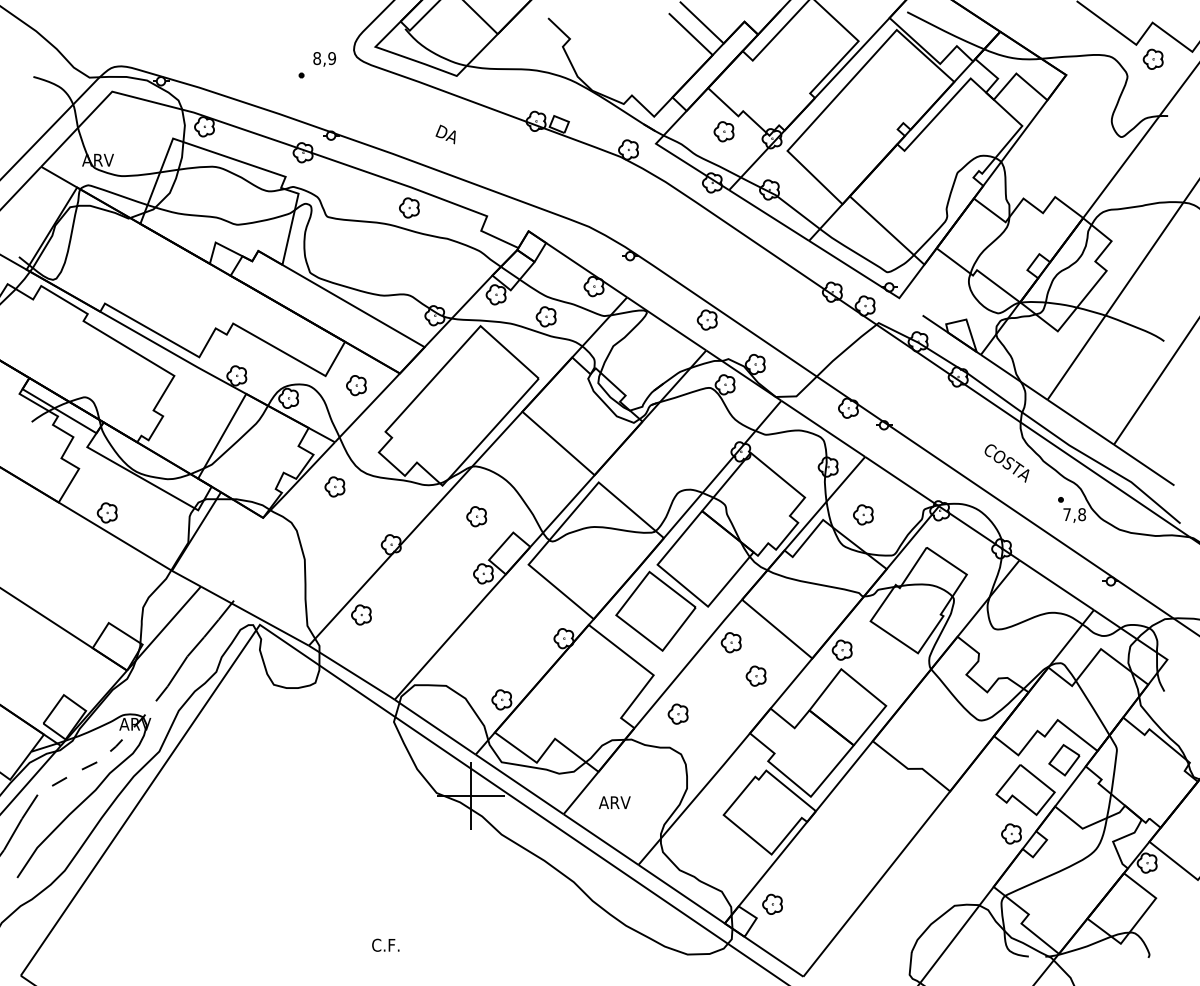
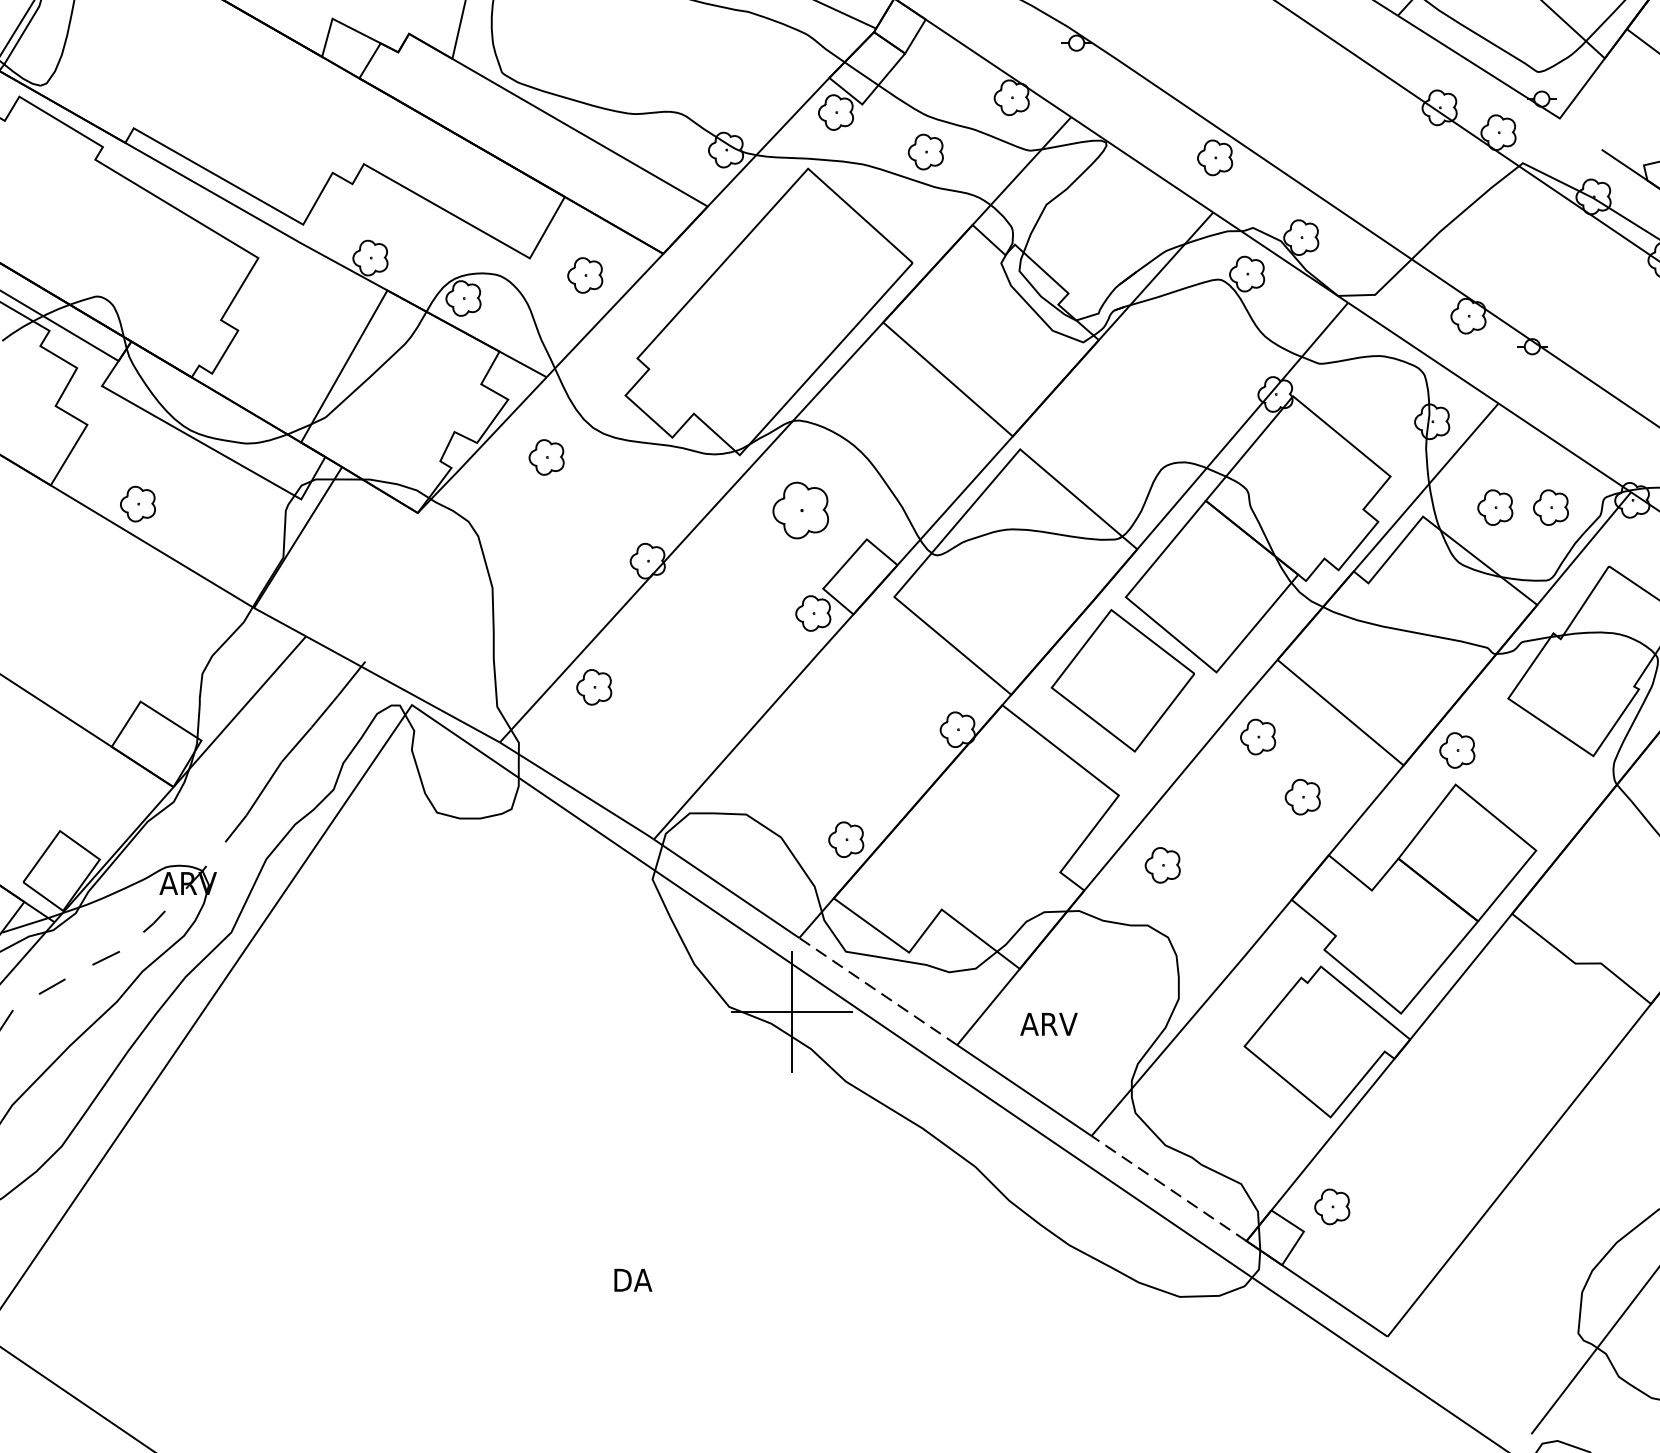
part: (894, 514) -> (1551, 506), added
part: (476, 516) -> (800, 510), size x1.6
line: (519, 784) -> (877, 991), solid -> dashed
line: (681, 893) -> (1168, 1187), solid -> dashed
text: (385, 944) -> (637, 1278), C.F. -> DA

